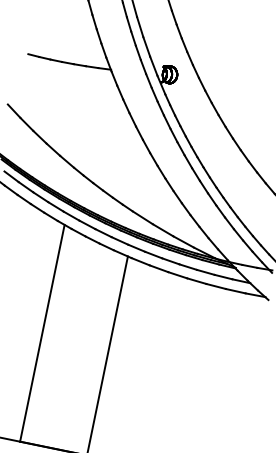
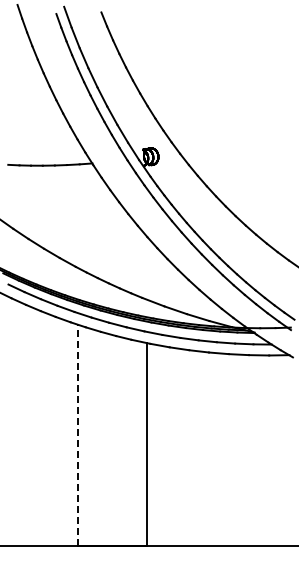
line: (42, 333) -> (78, 435), solid -> dashed

